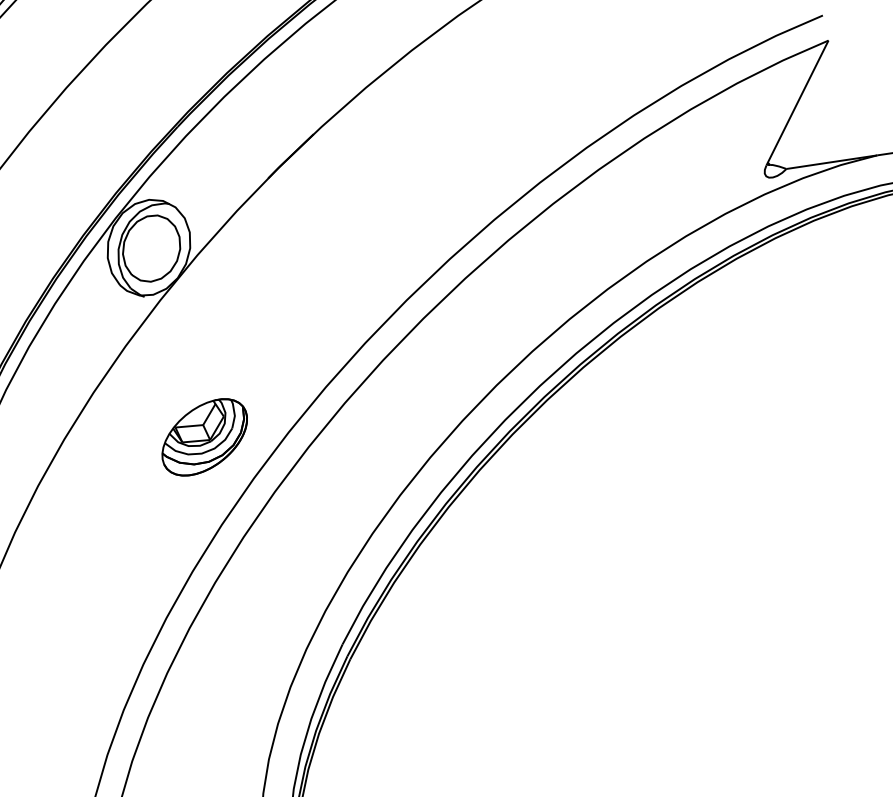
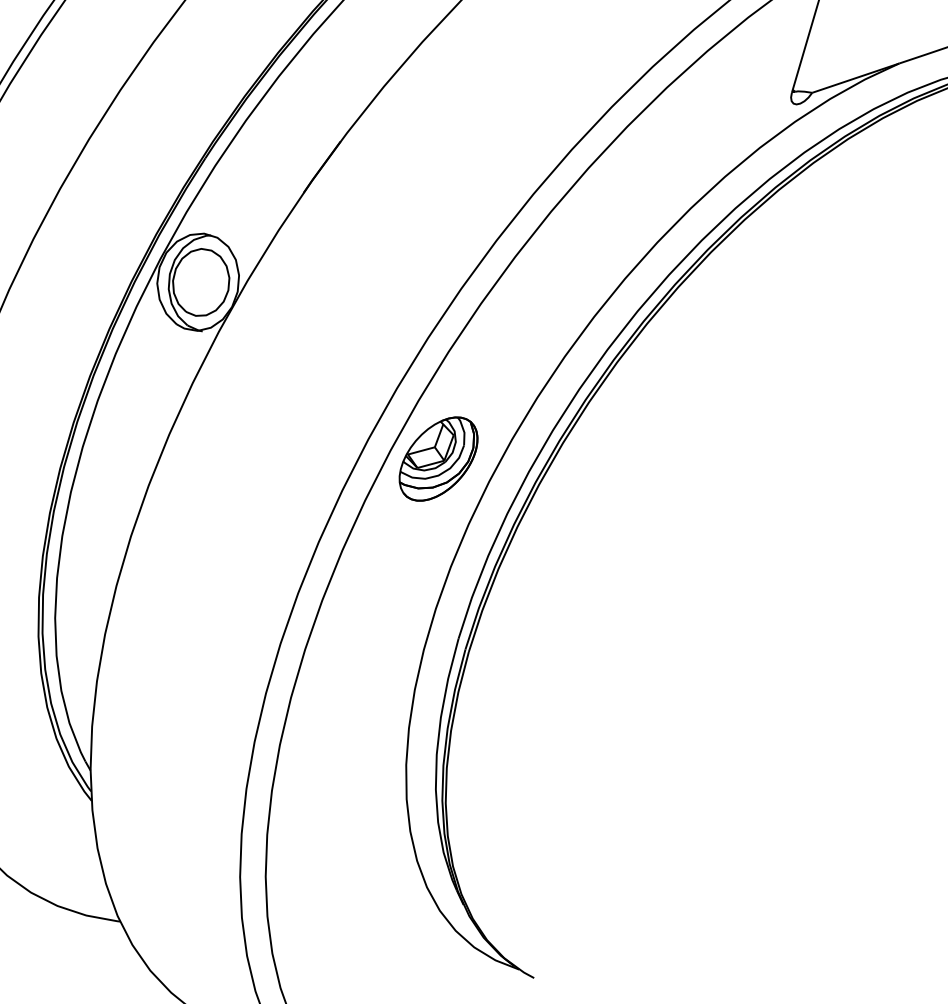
part: (204, 436) -> (438, 458), moved

